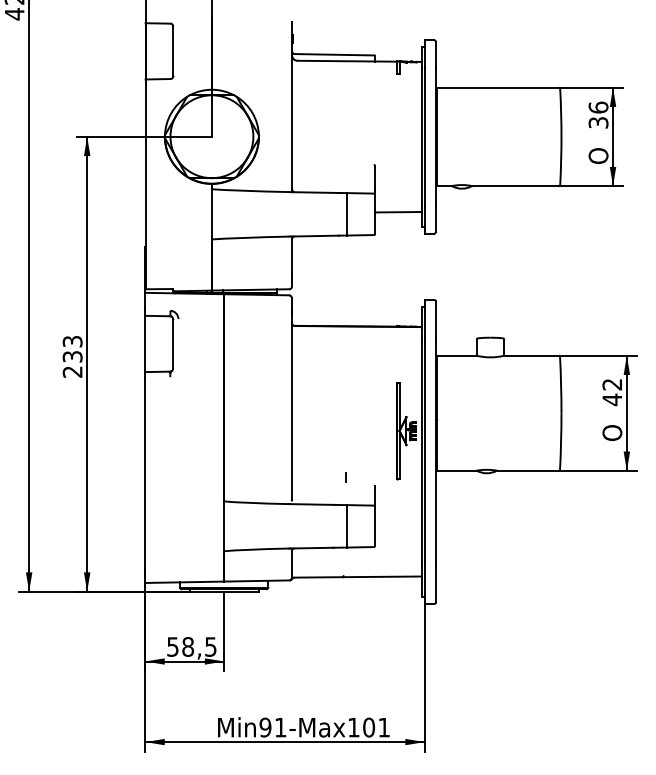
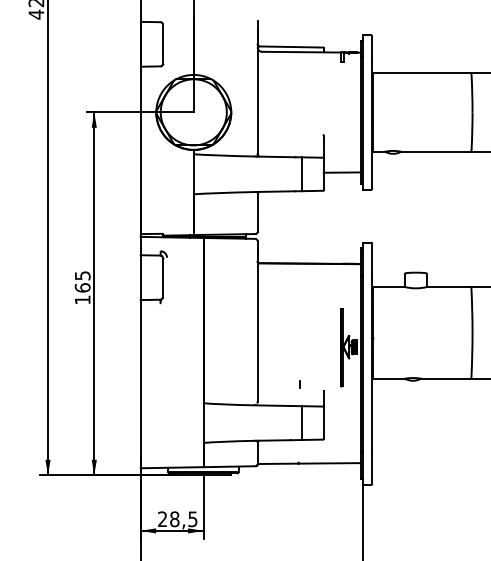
text: (72, 356) -> (82, 287), 233 -> 165
text: (172, 646) -> (162, 518), 58,5 -> 28,5

